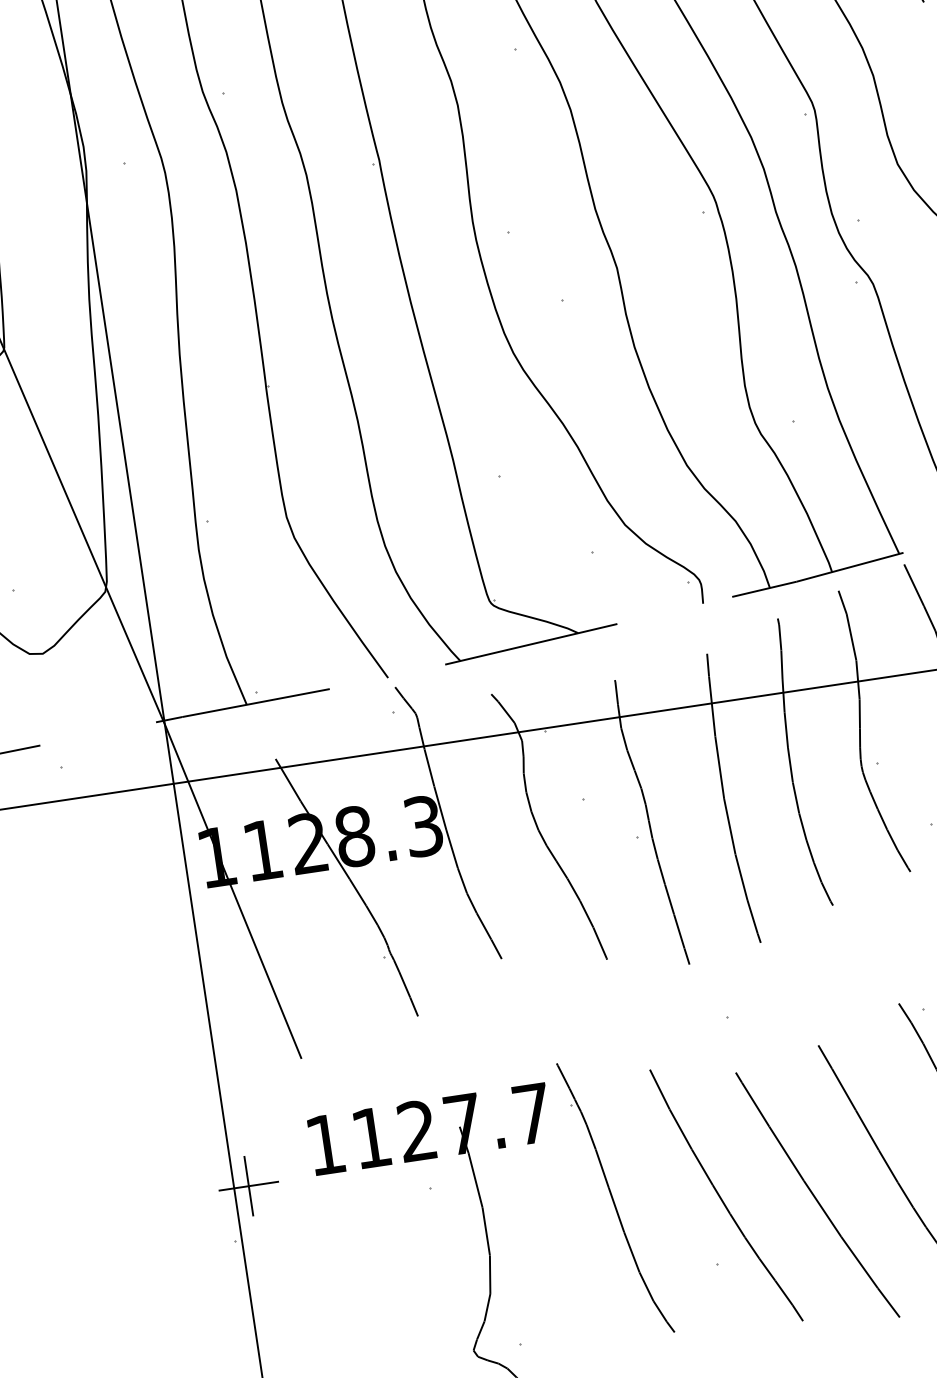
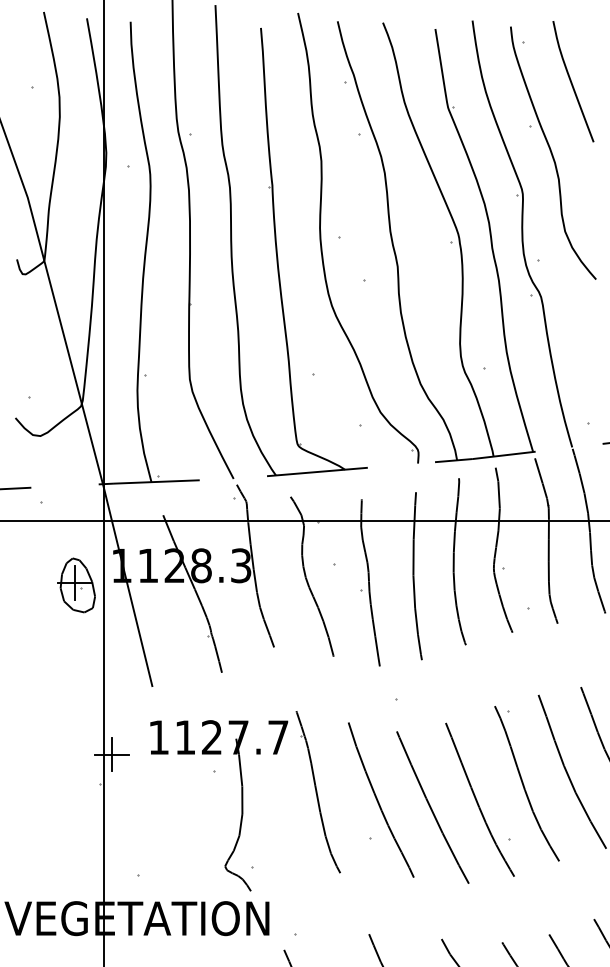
part: (143, 902) -> (76, 585), added

